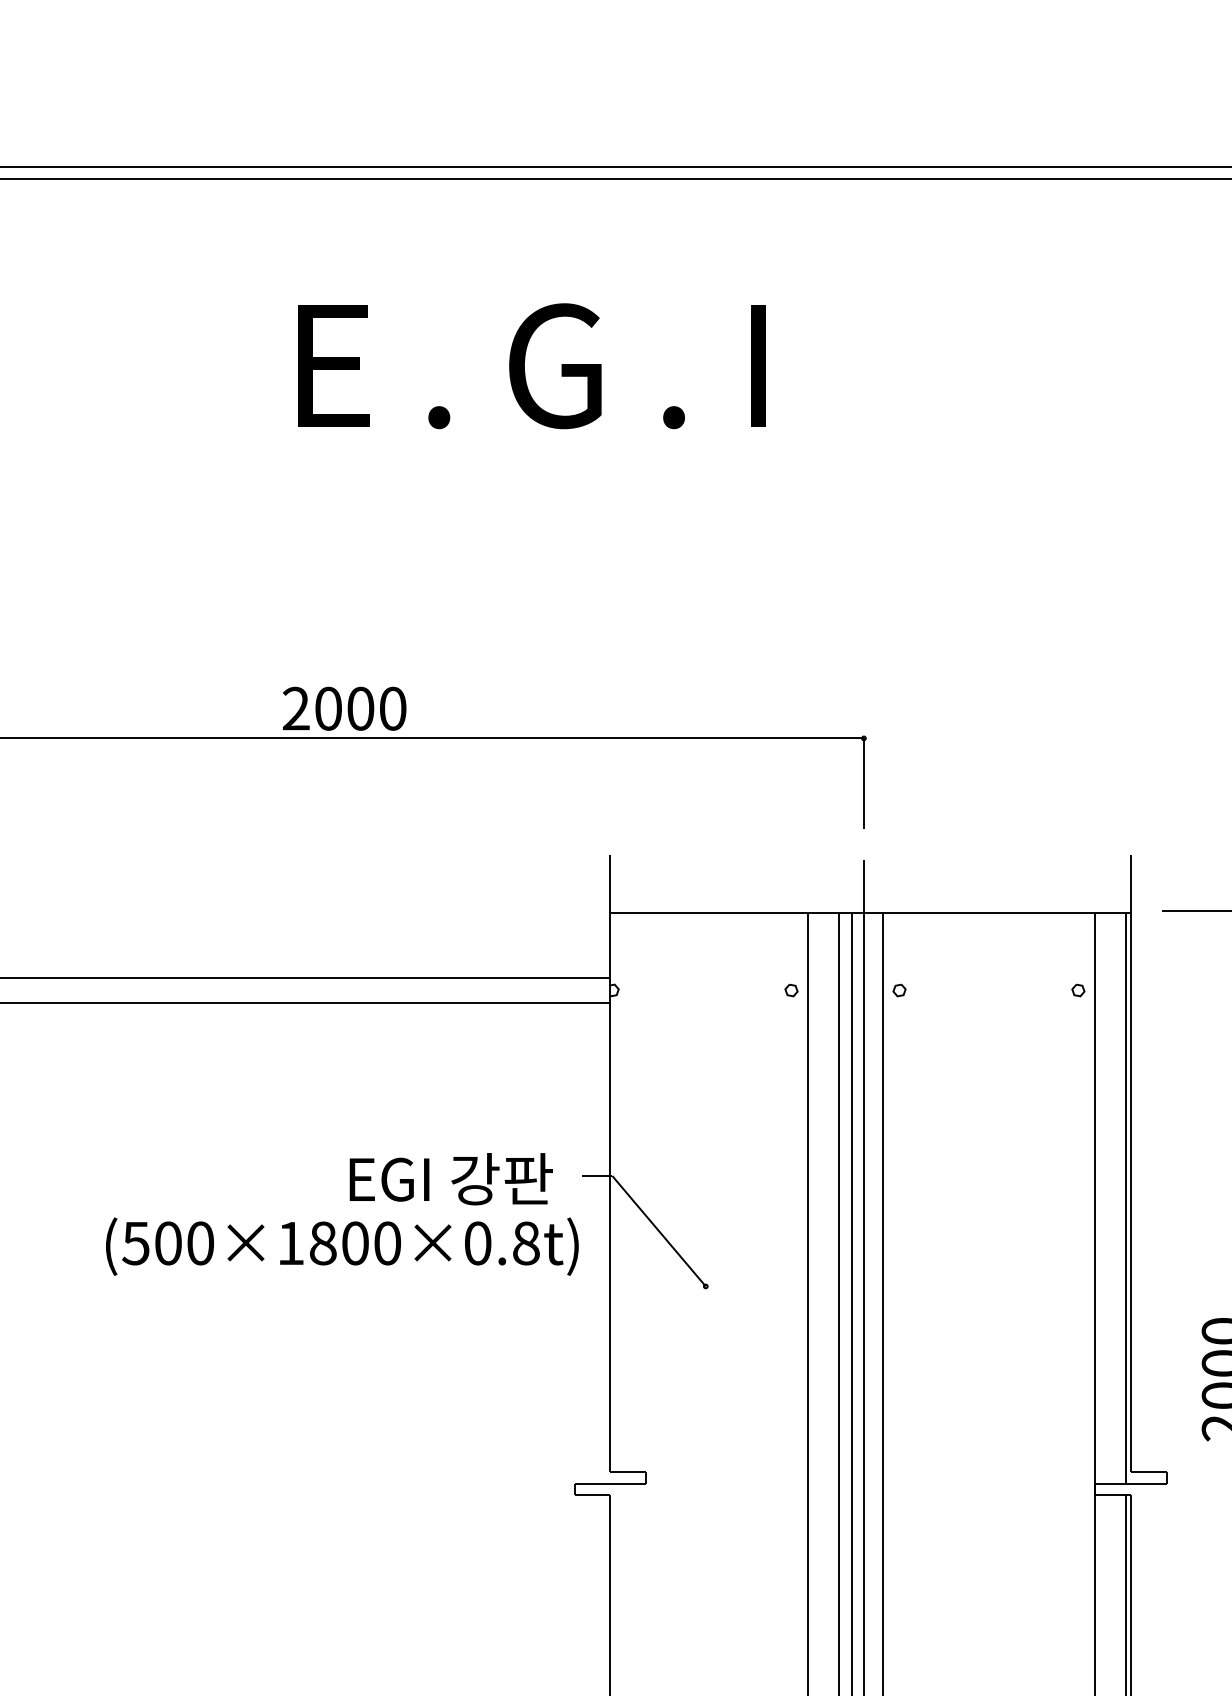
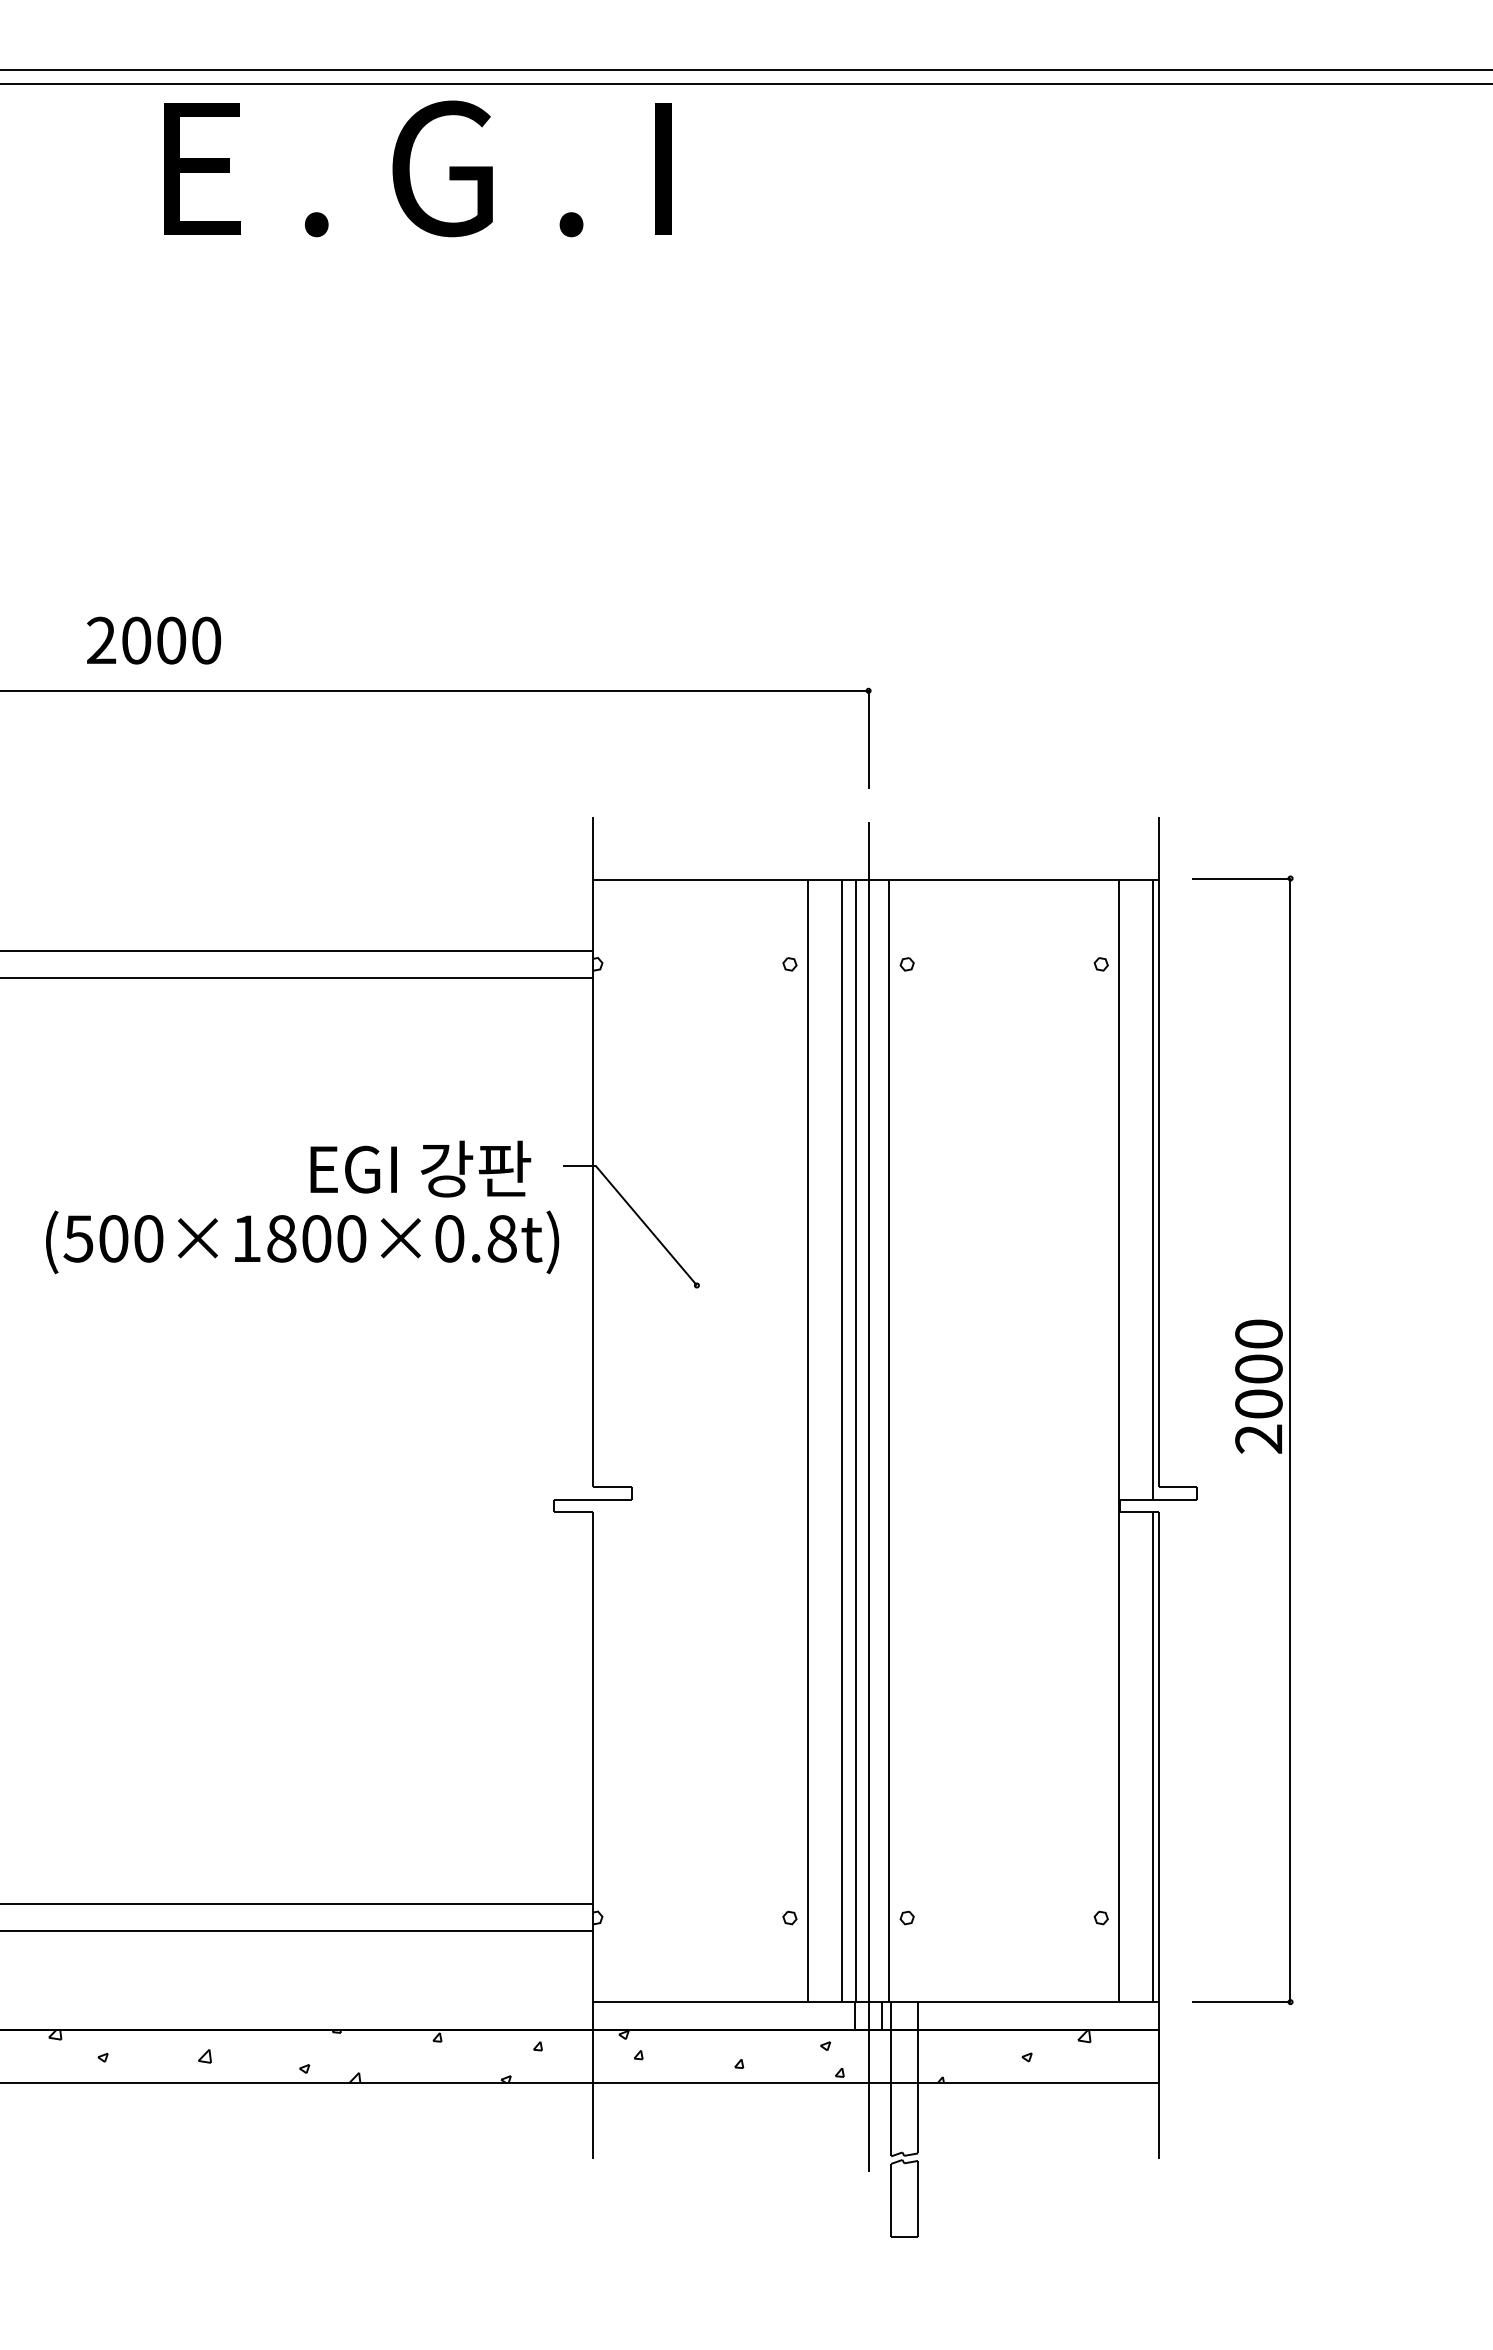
text: (532, 365) -> (417, 168), moved
text: (344, 708) -> (153, 640), moved

